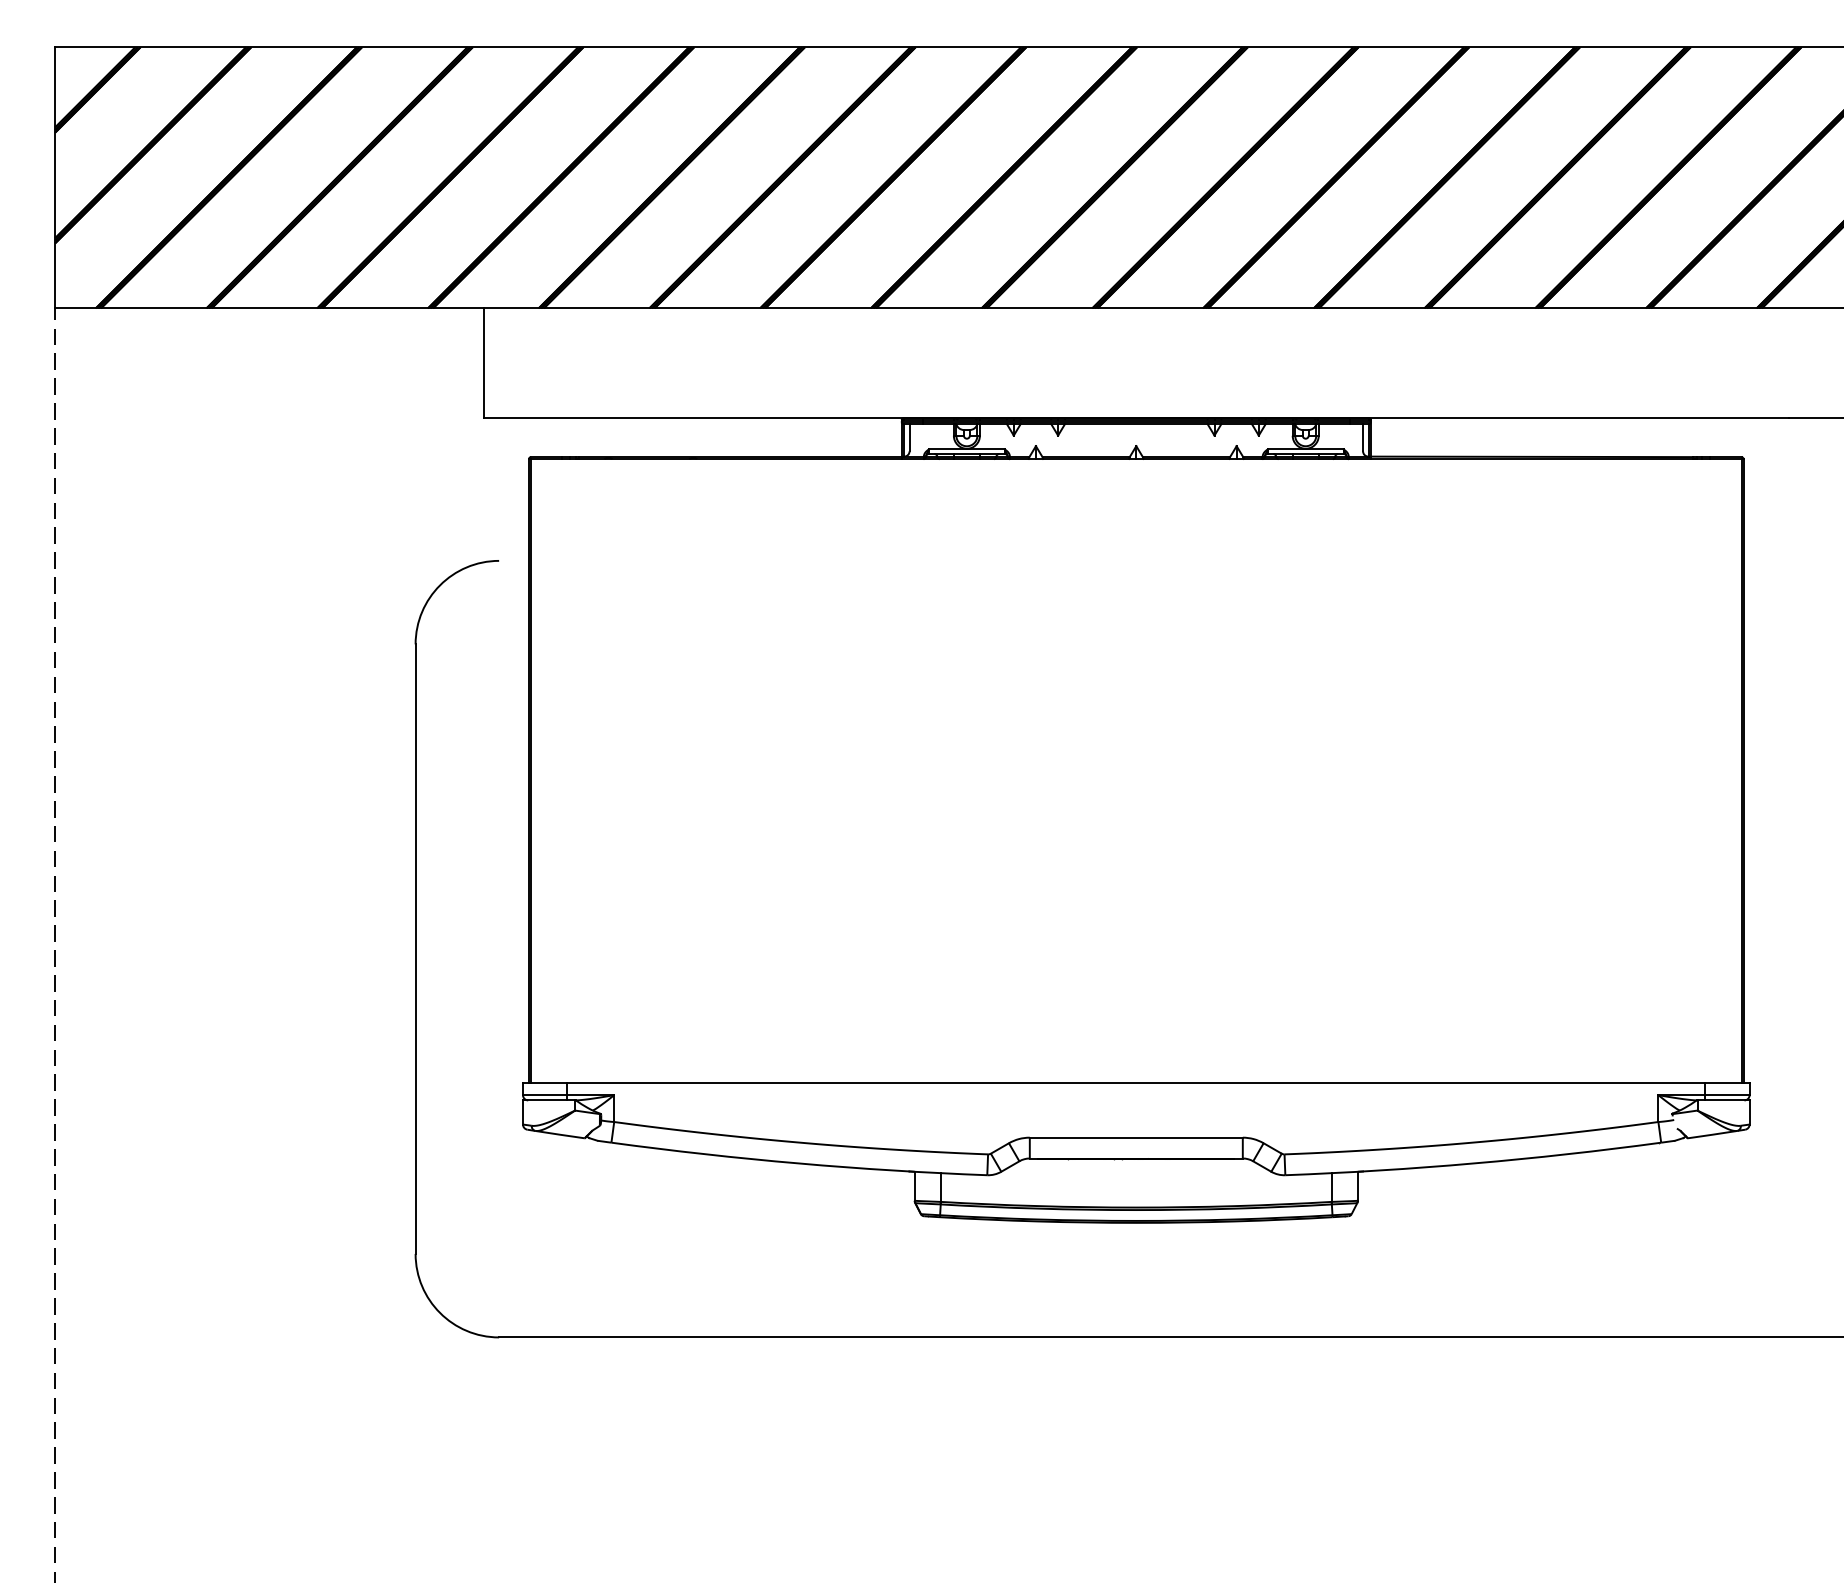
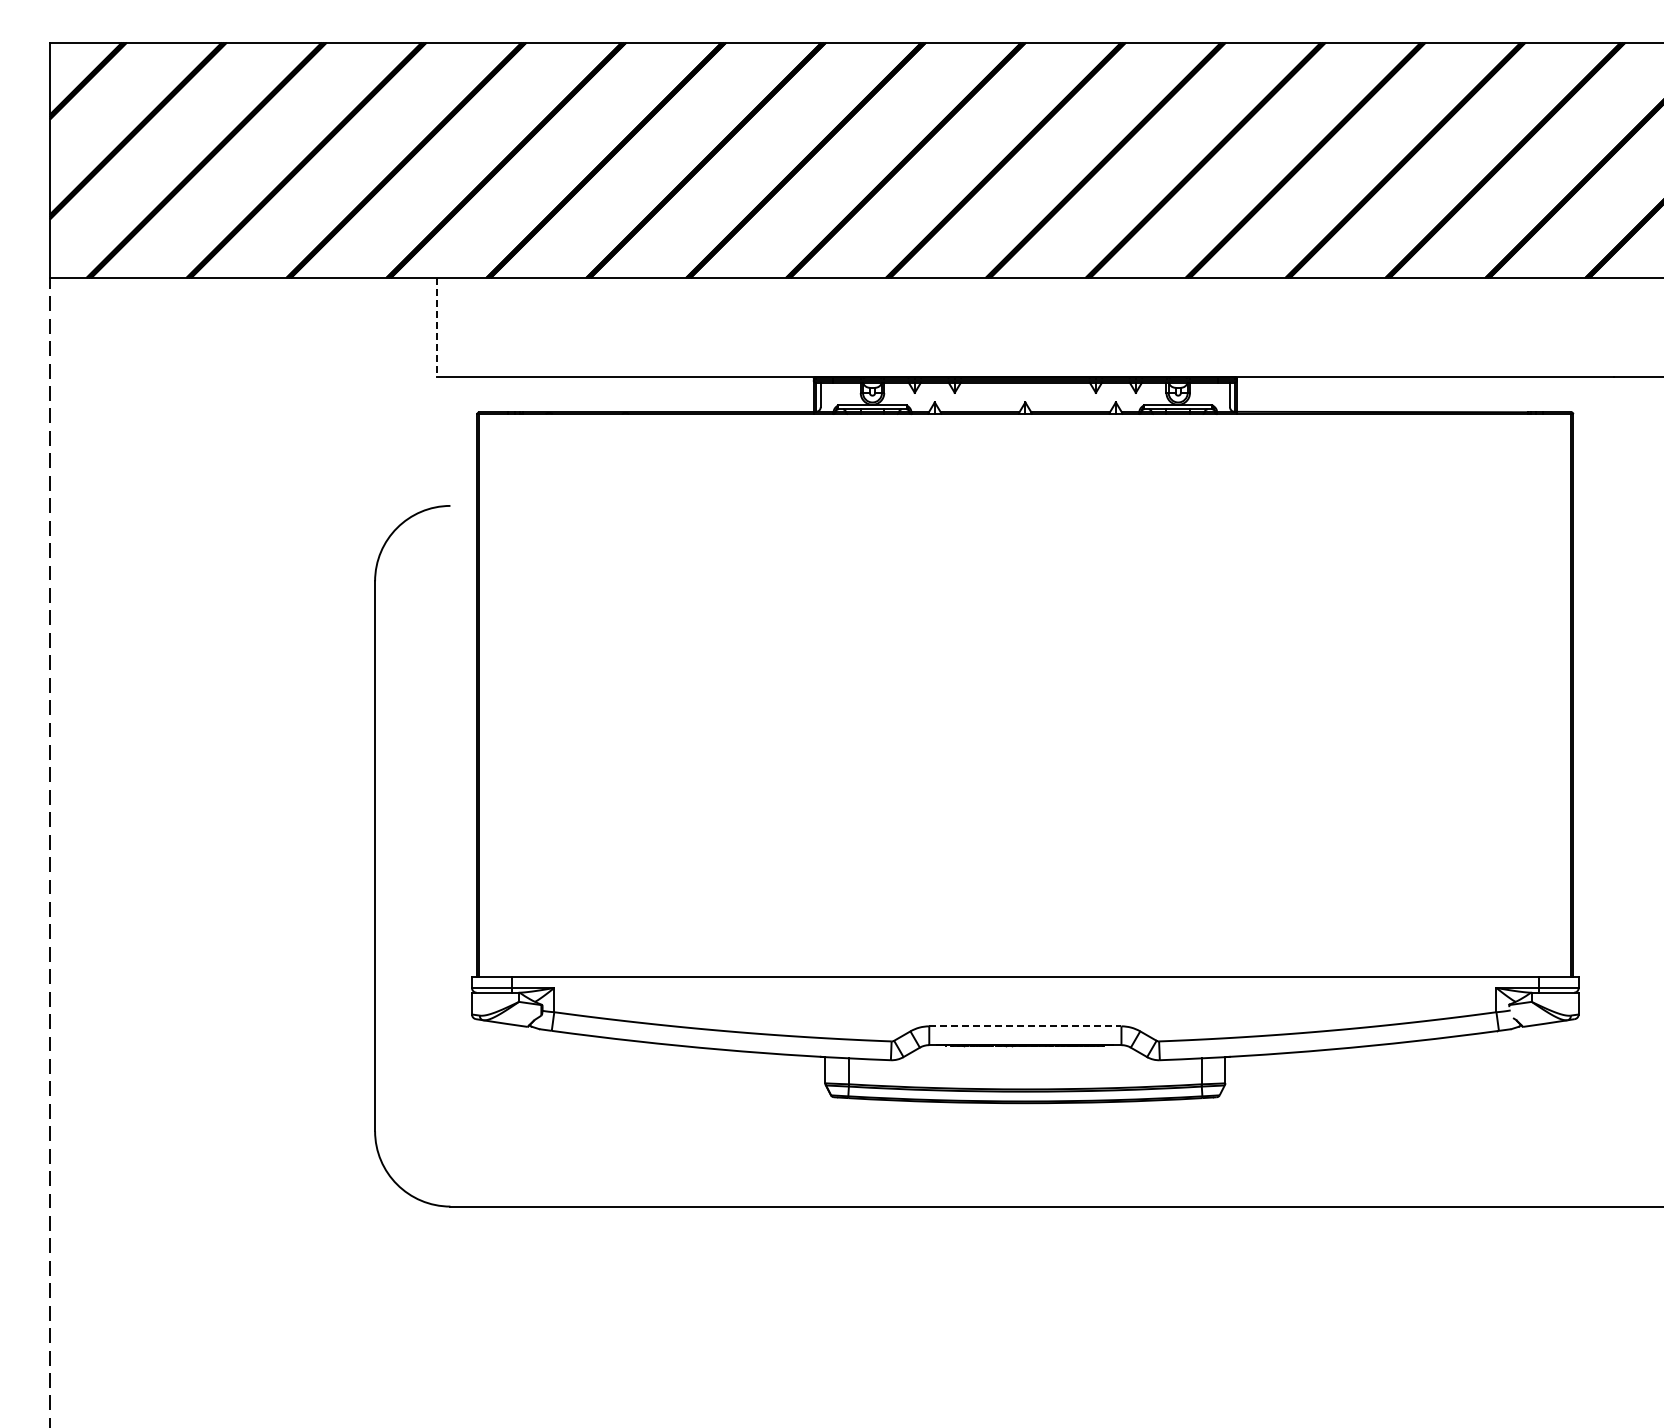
line: (483, 364) -> (436, 328), solid -> dashed
line: (1136, 1137) -> (1025, 1026), solid -> dashed

